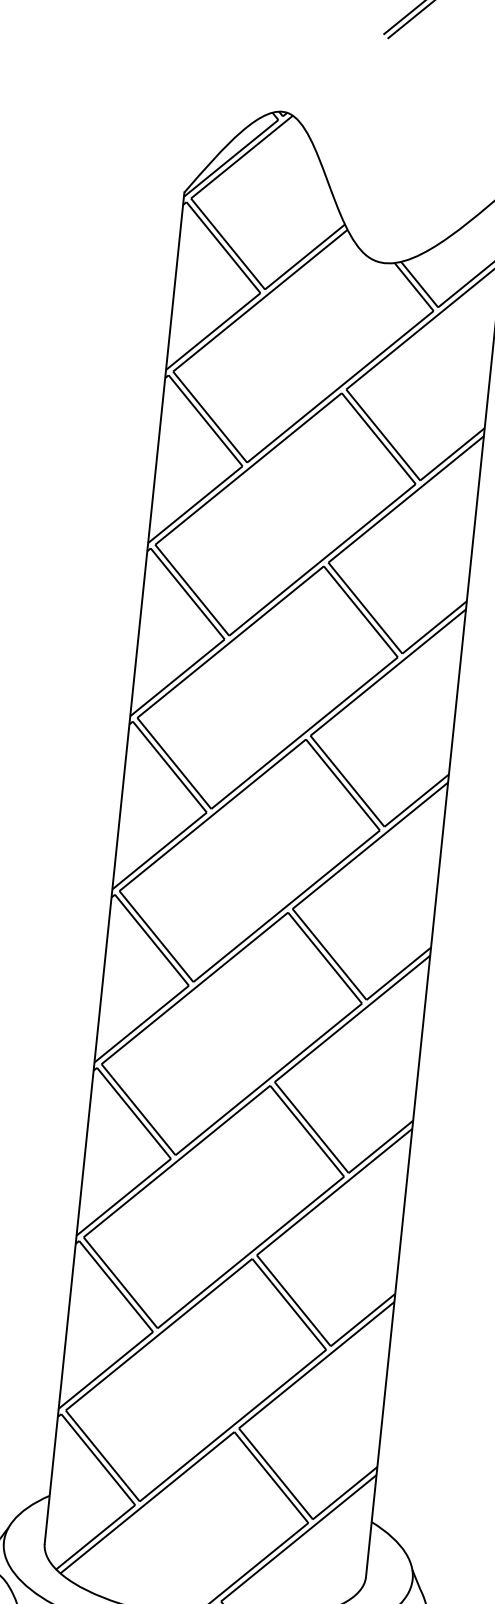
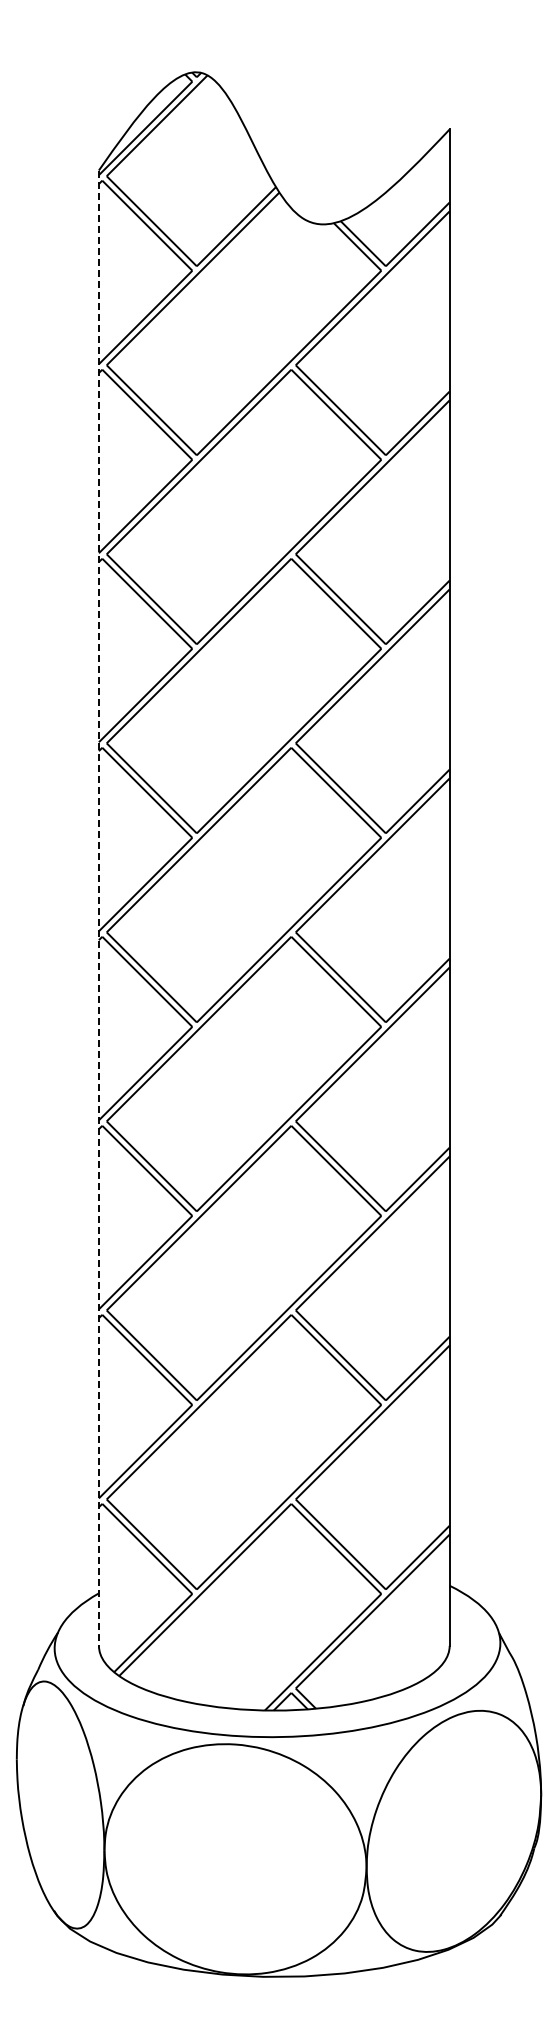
line: (114, 868) -> (98, 908), solid -> dashed

